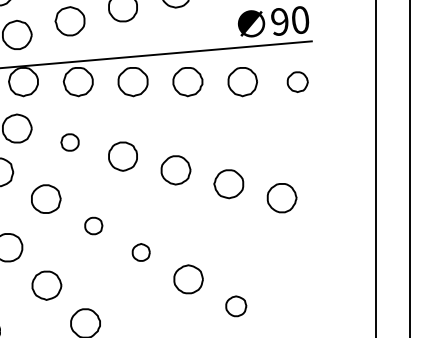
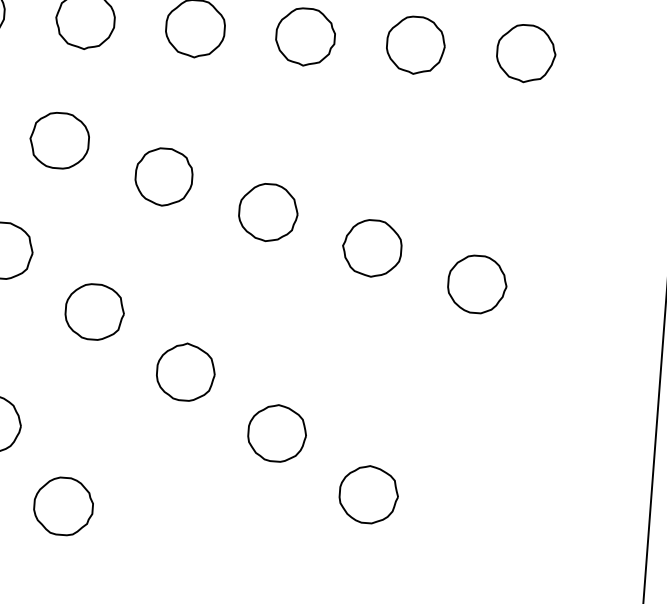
part: (297, 82) -> (525, 54), size x1.43
part: (69, 142) -> (58, 140), size x1.67
part: (93, 225) -> (94, 310), size x1.67
part: (141, 252) -> (186, 372), size x1.67
part: (236, 306) -> (369, 495), size x1.43

